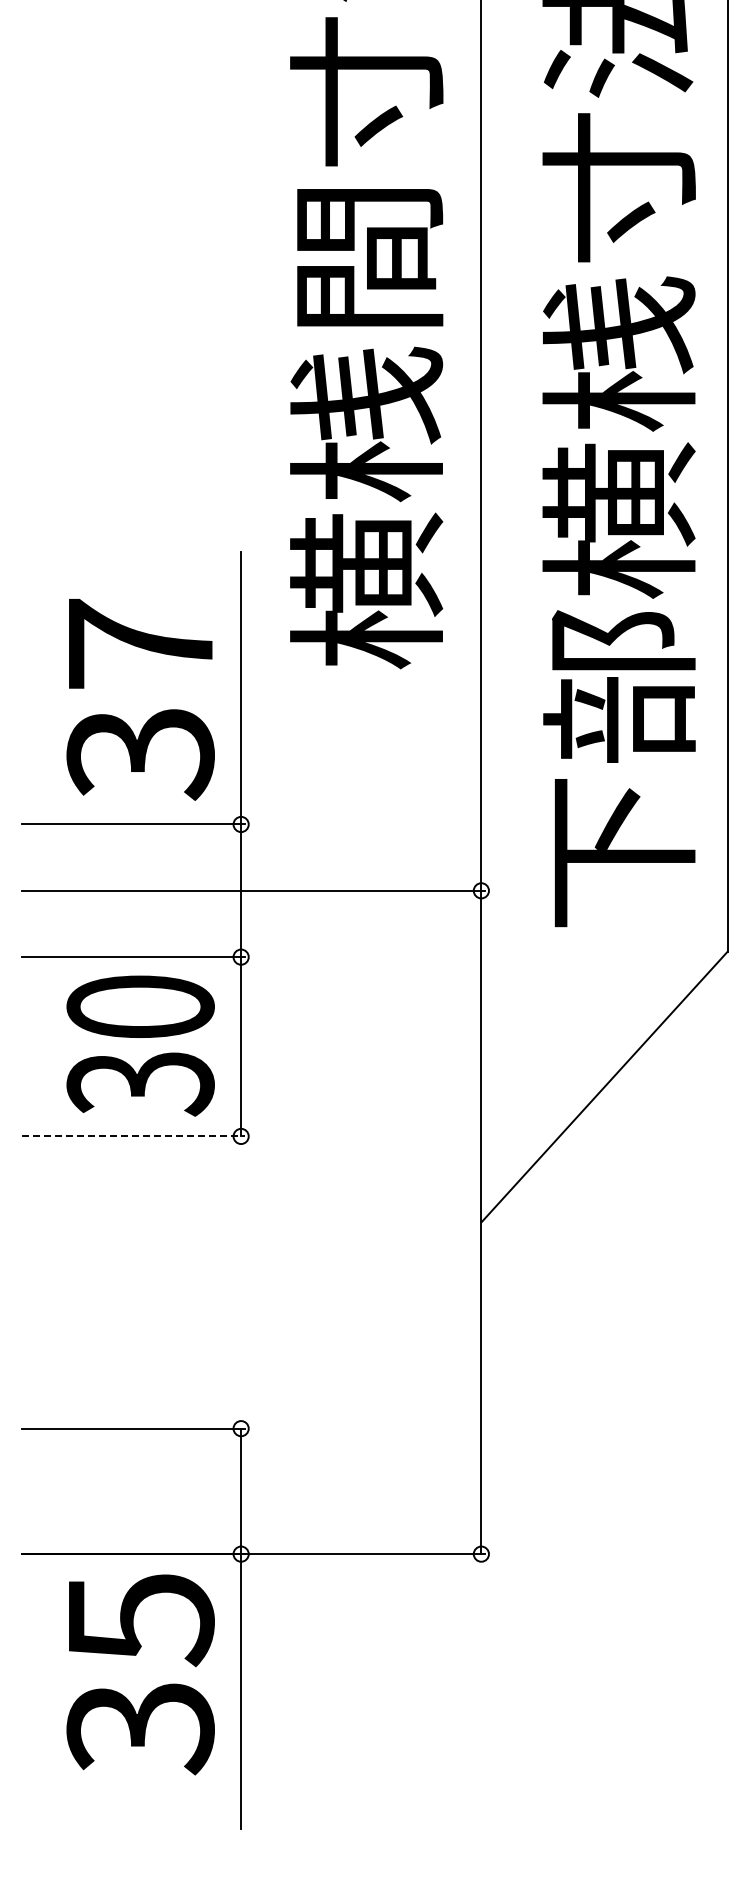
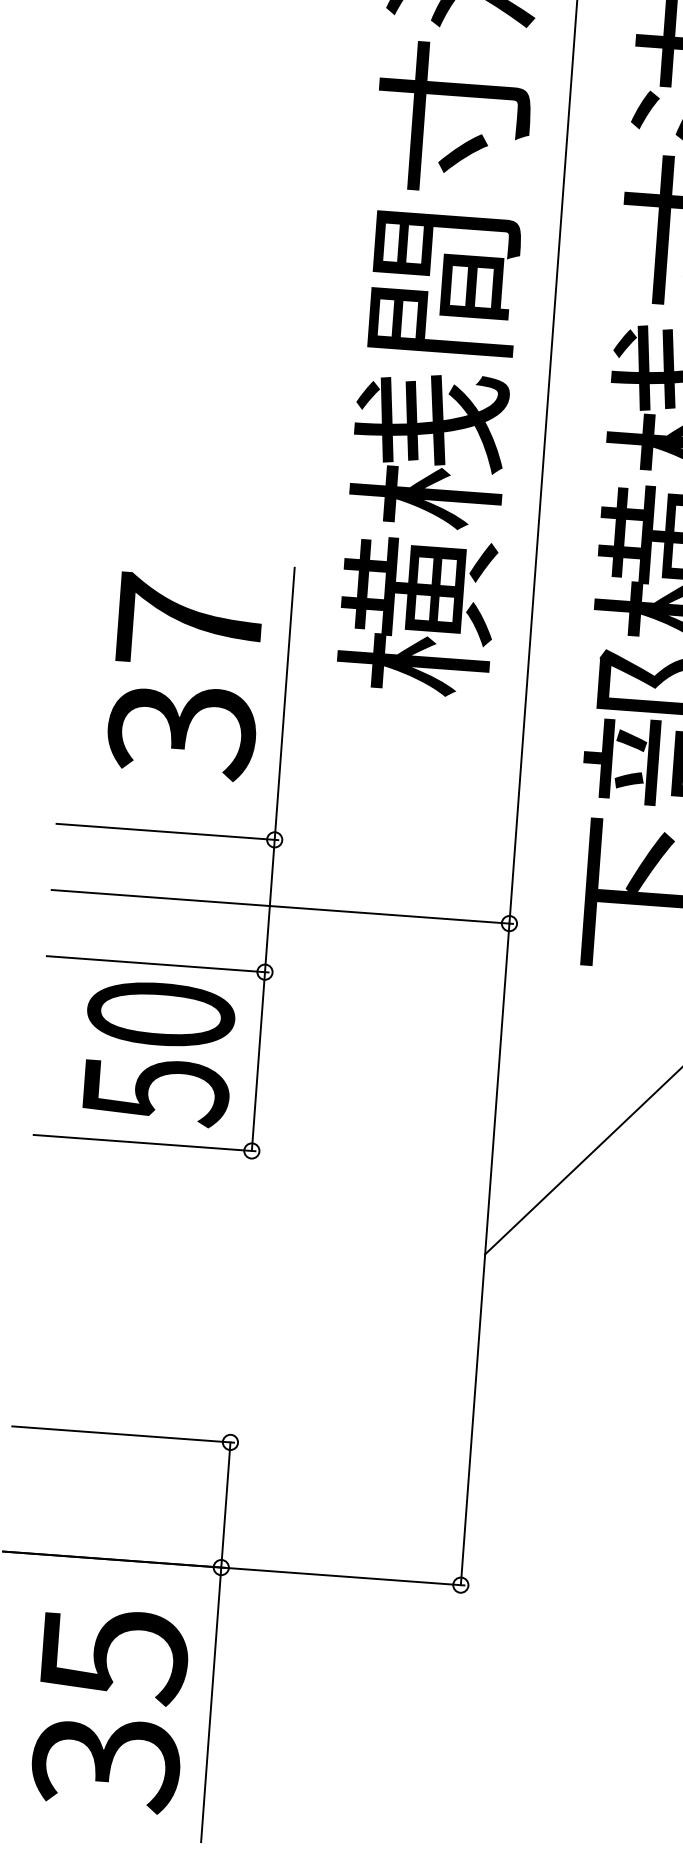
text: (140, 699) -> (185, 676), moved
text: (140, 1084) -> (155, 1091), 30 -> 50
line: (134, 1136) -> (145, 1143), dashed -> solid
text: (140, 1674) -> (109, 1710), moved

